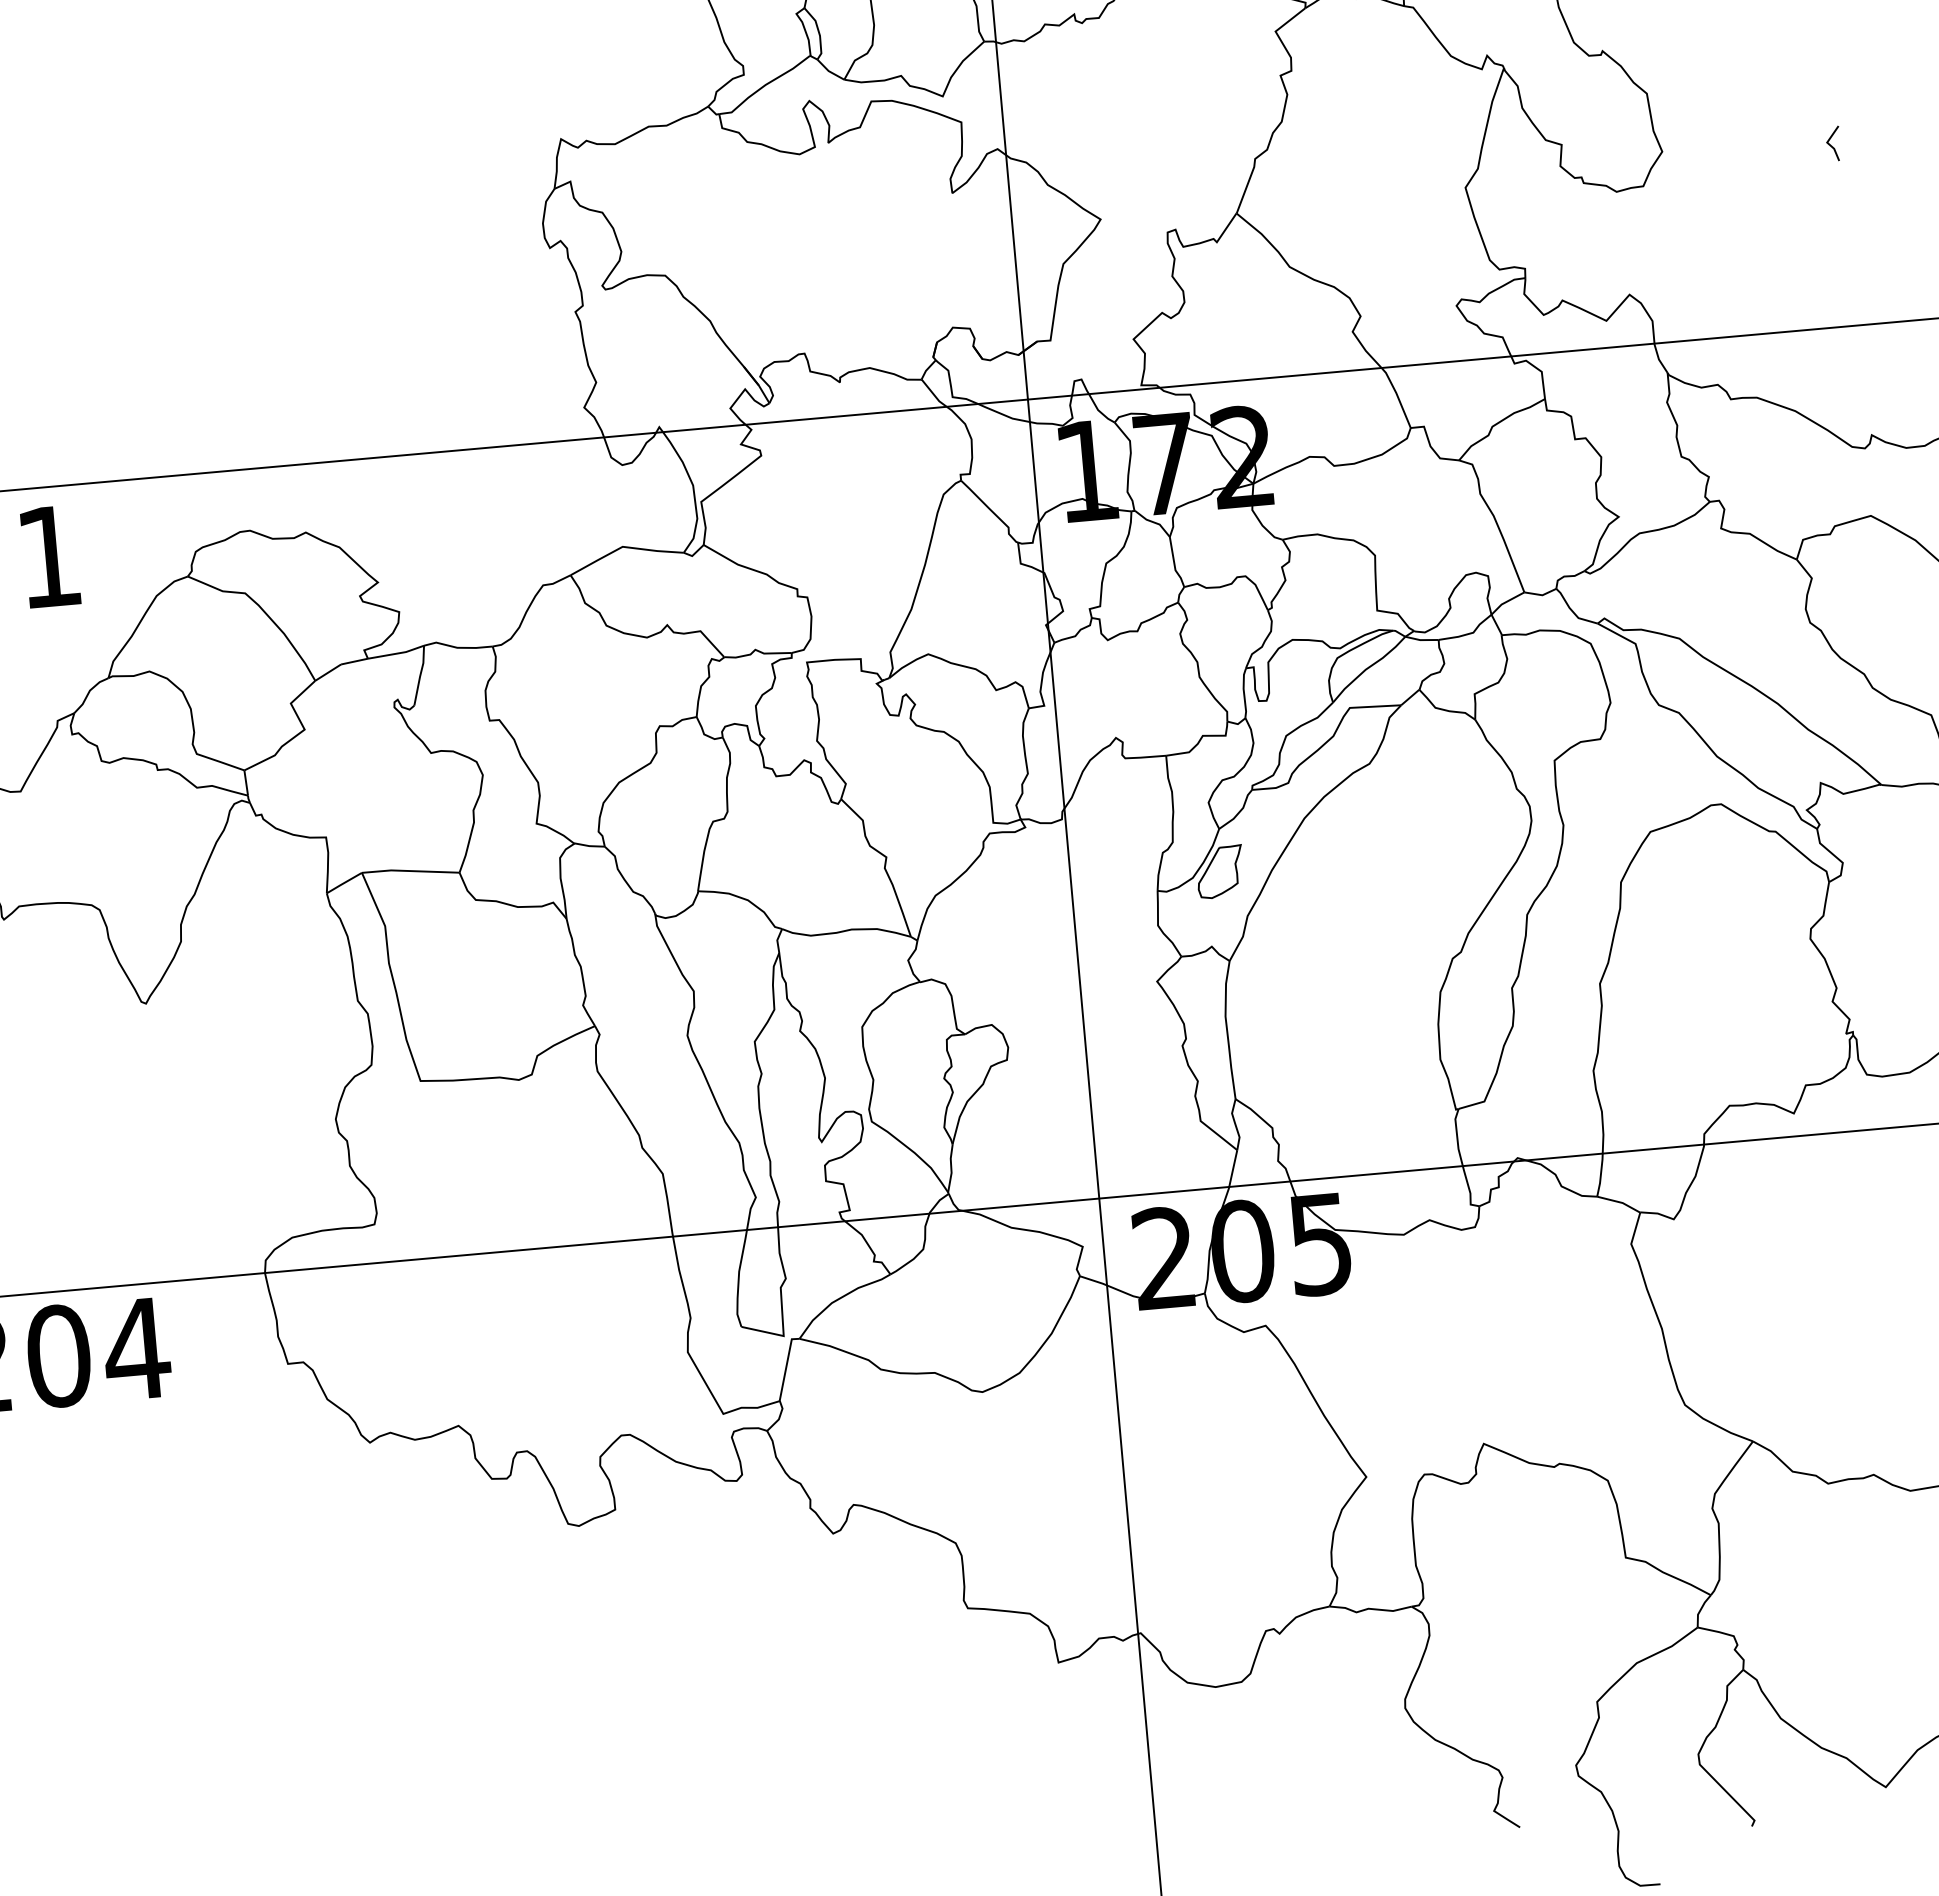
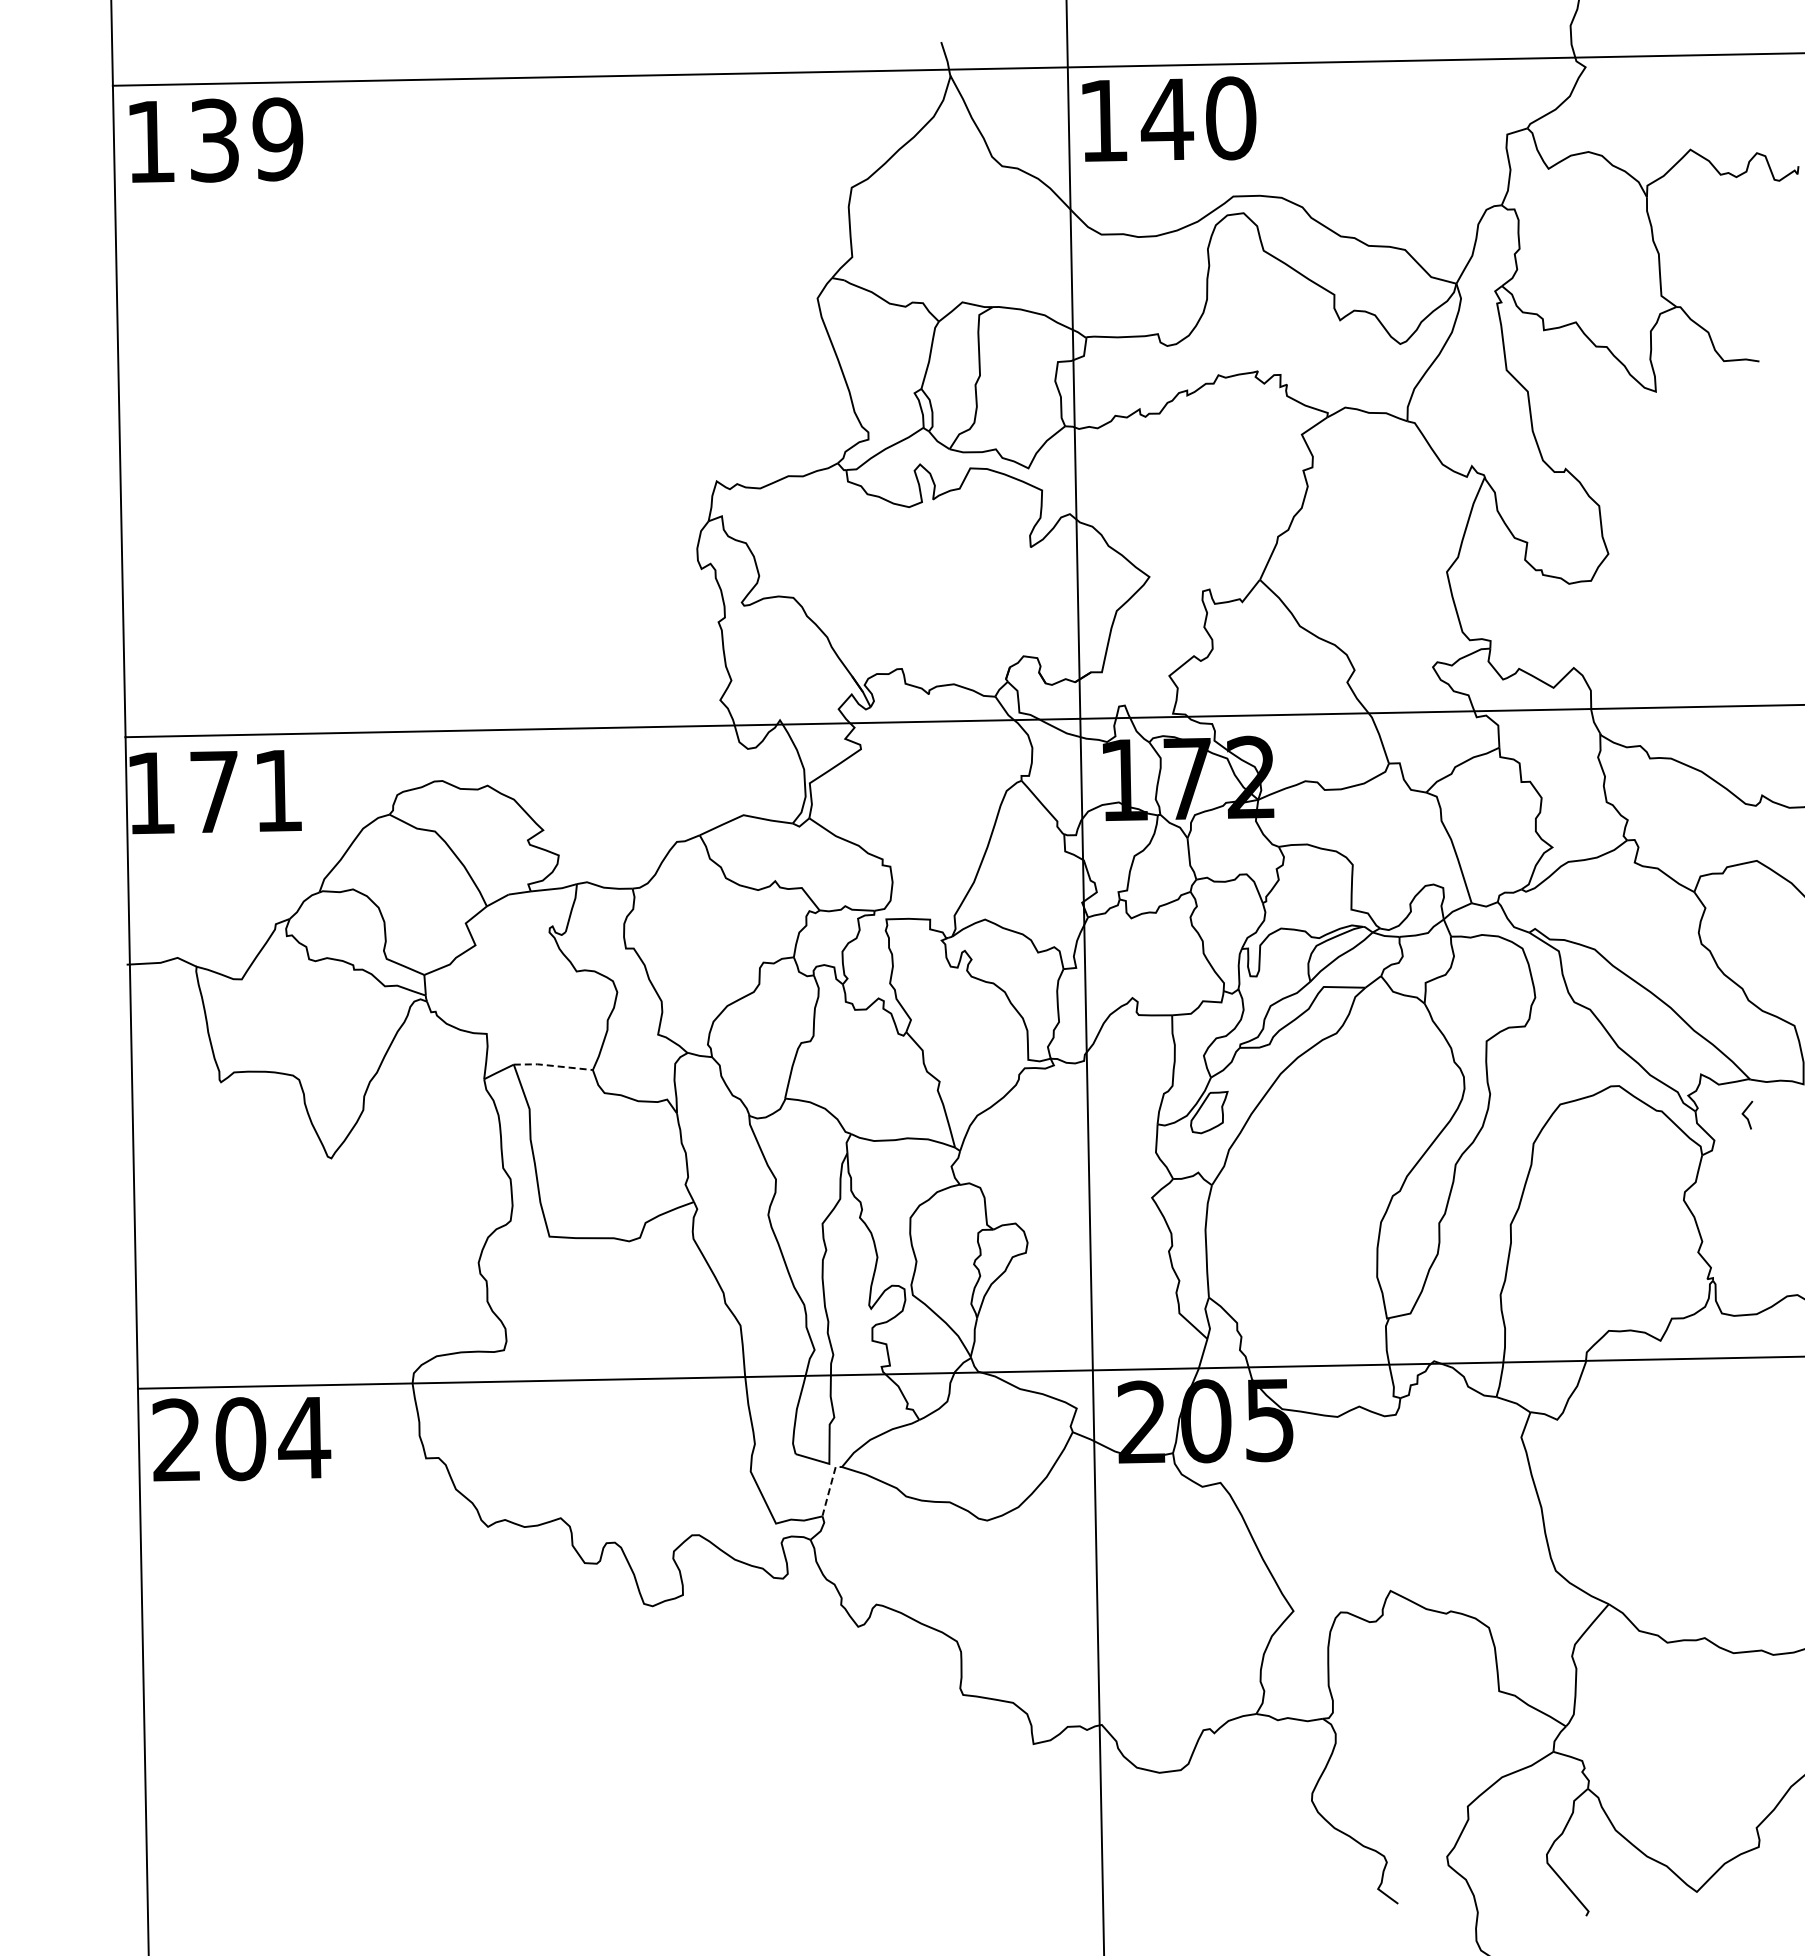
line: (1830, 144) -> (1745, 1115), moved
line: (410, 870) -> (553, 1065), solid -> dashed
line: (787, 1364) -> (830, 1487), solid -> dashed

